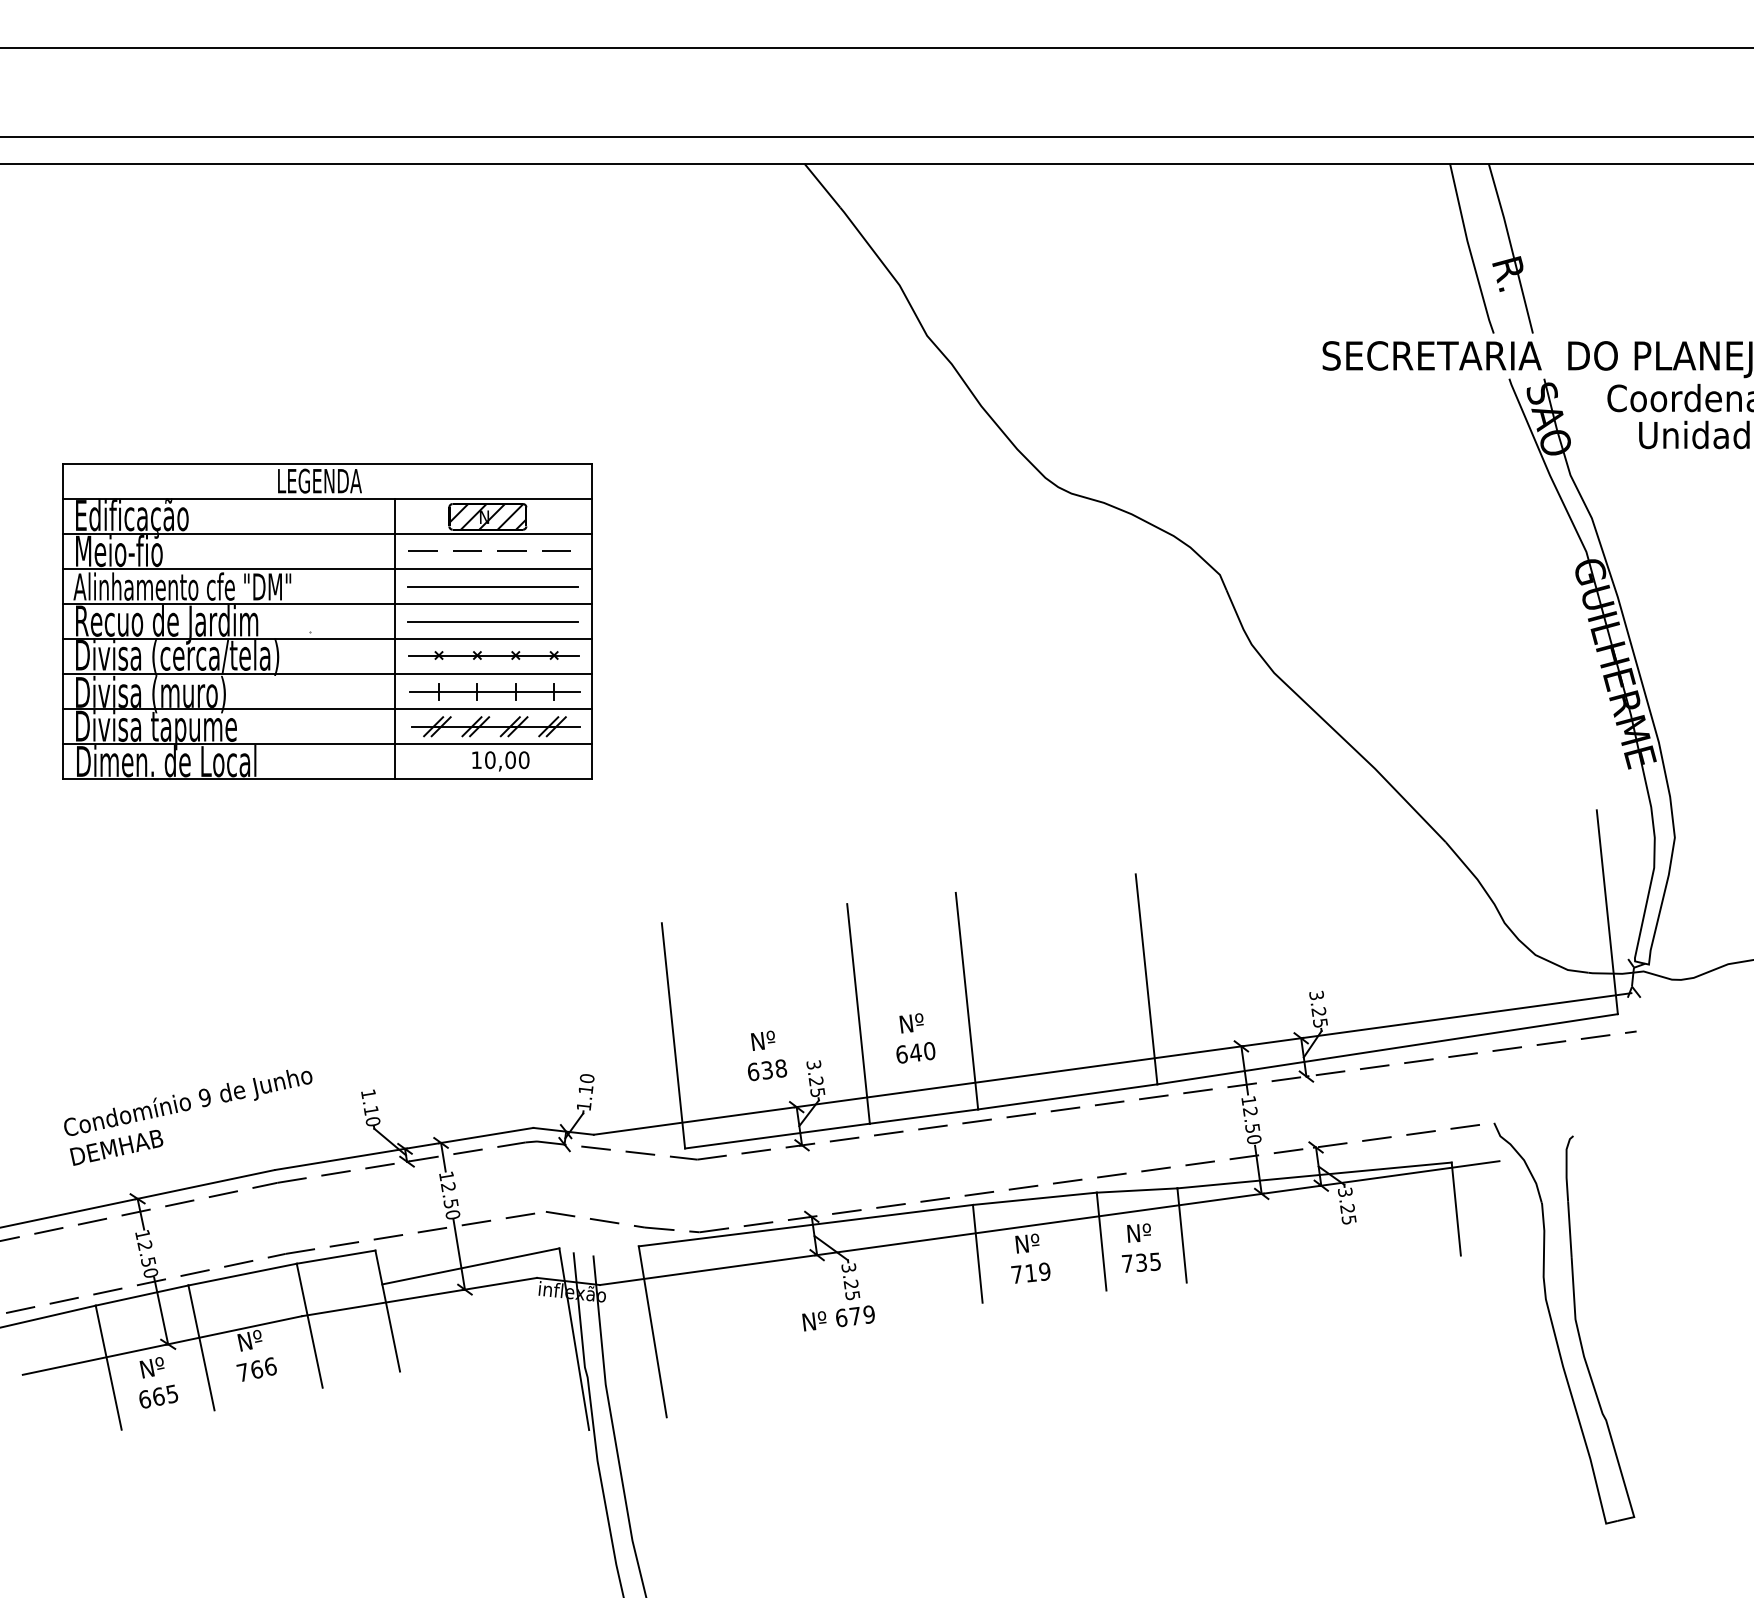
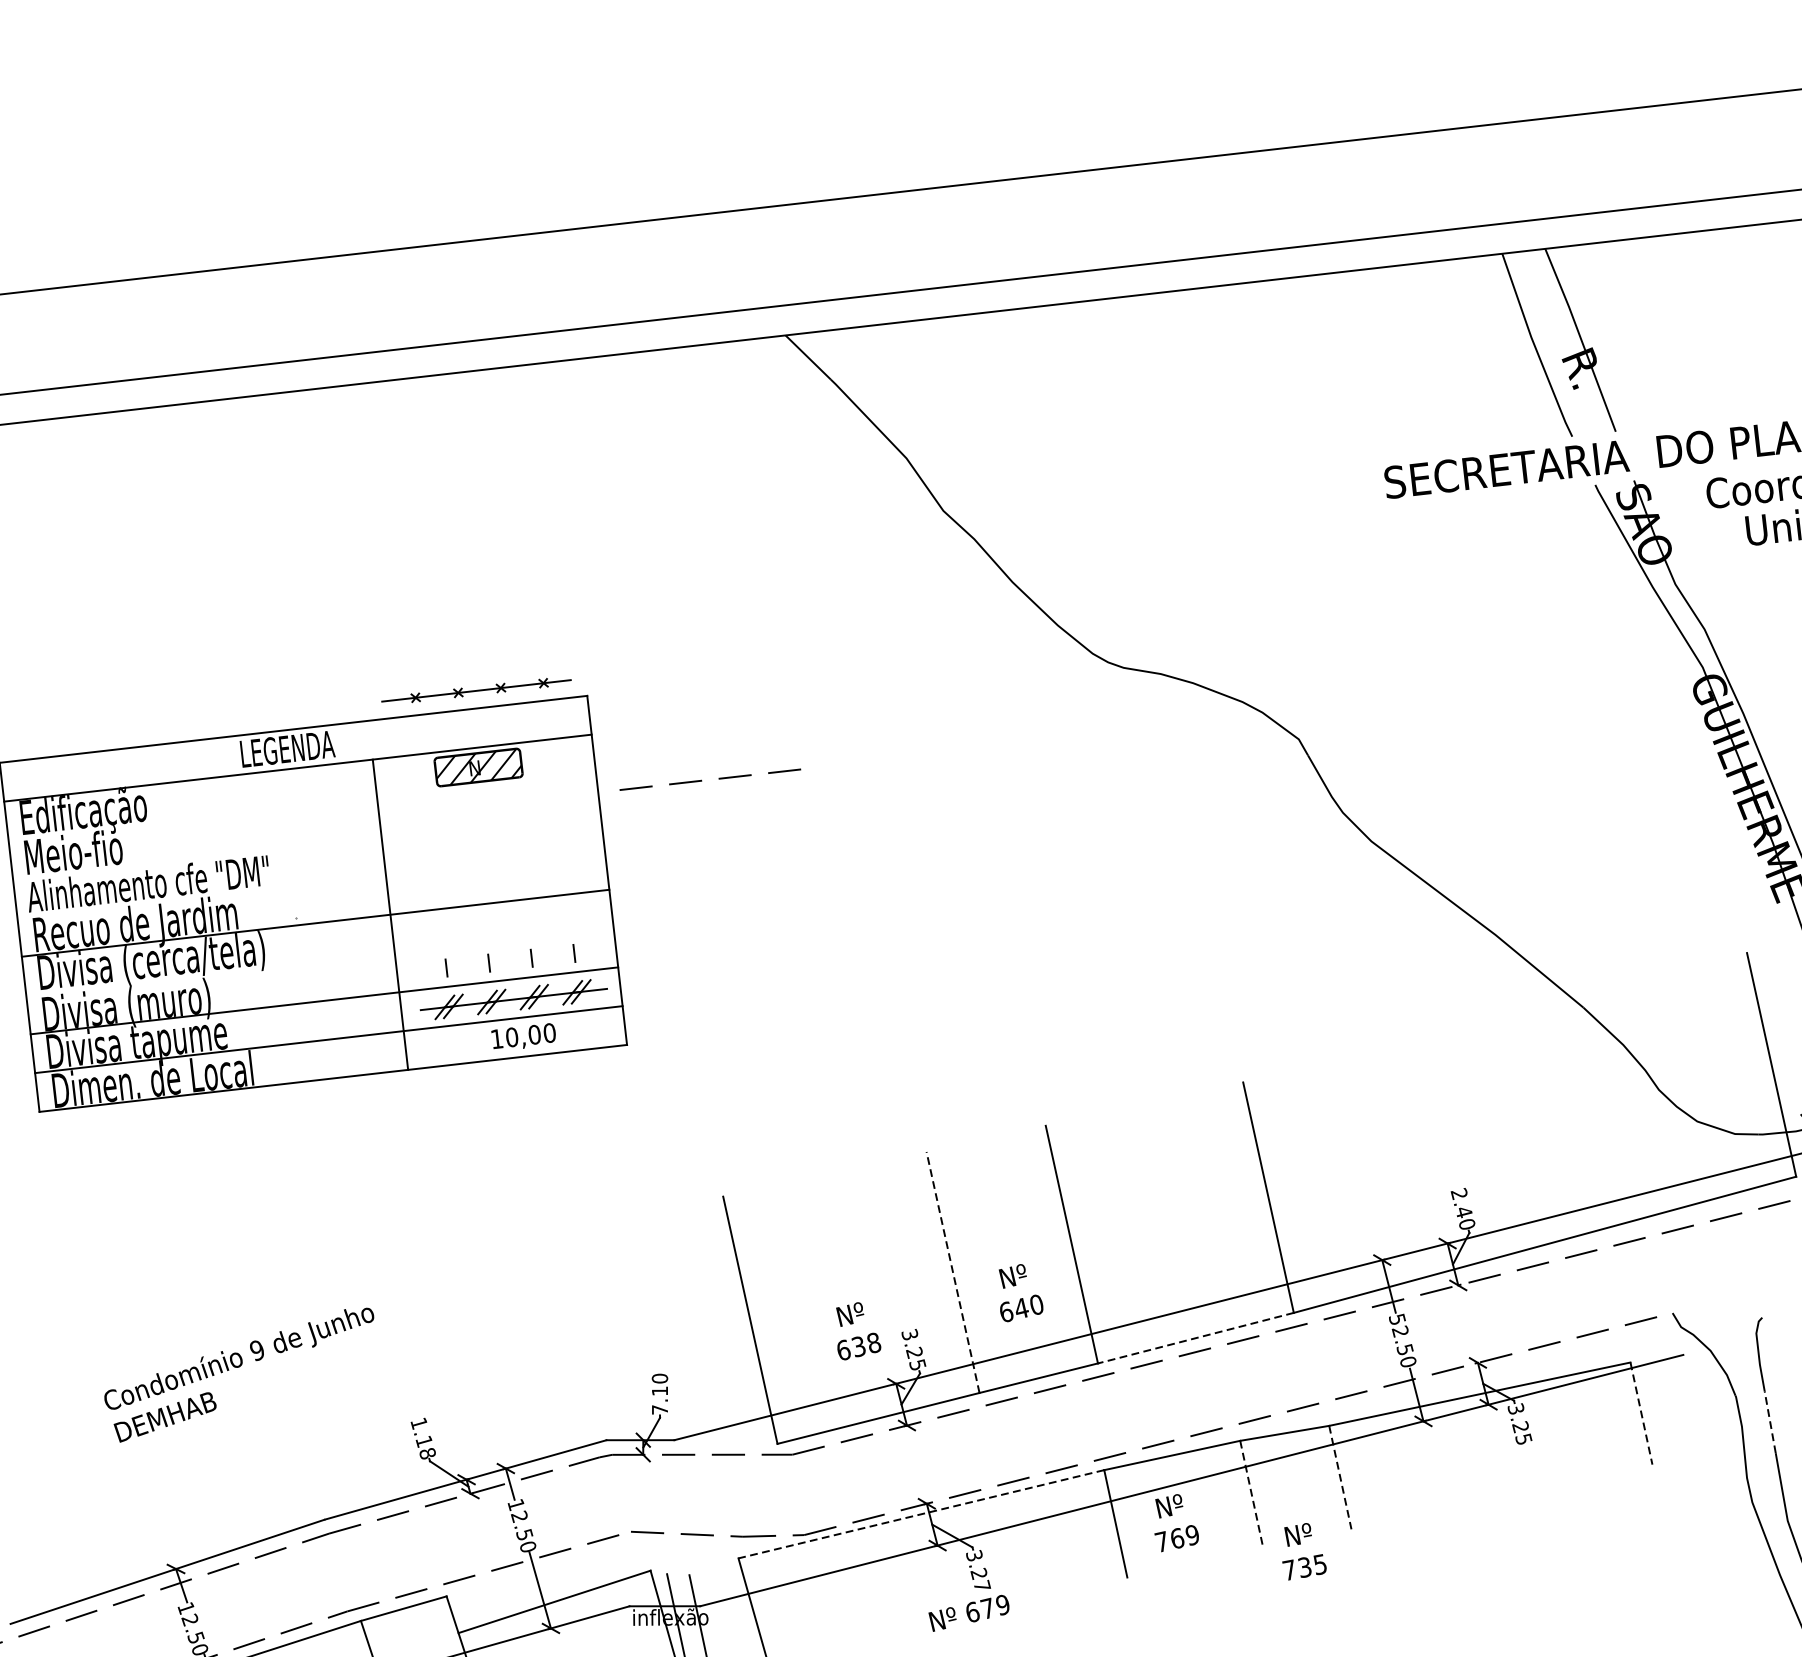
line: (326, 534) -> (301, 807), removed
line: (481, 550) -> (701, 779), moved
line: (326, 568) -> (305, 845), removed
line: (492, 587) -> (492, 845), removed
line: (326, 603) -> (310, 884), removed
line: (492, 621) -> (497, 883), removed
part: (493, 655) -> (476, 690), moved
line: (326, 673) -> (319, 961), removed
line: (494, 691) -> (508, 960), removed
text: (1318, 1008) -> (1463, 1208), 3.25 -> 2.40
line: (858, 1013) -> (952, 1272), solid -> dashed
line: (1067, 1096) -> (1195, 1337), solid -> dashed
text: (1248, 1100) -> (1397, 1319), 12.50 -> 52.50
text: (583, 1105) -> (659, 1408), 1.10 -> 7.10
text: (188, 1117) -> (241, 1374), moved
text: (372, 1121) -> (427, 1453), 1.10 -> 1.18
line: (1456, 1209) -> (1641, 1414), solid -> dashed
line: (805, 1225) -> (920, 1514), solid -> dashed
line: (1569, 1229) -> (1769, 1421), solid -> dashed
line: (1182, 1236) -> (1340, 1478), solid -> dashed
line: (1101, 1242) -> (1251, 1495), solid -> dashed
text: (1140, 1247) -> (1301, 1550), moved
text: (1030, 1272) -> (1176, 1537), 719 -> 769
text: (852, 1295) -> (981, 1585), 3.25 -> 3.27

